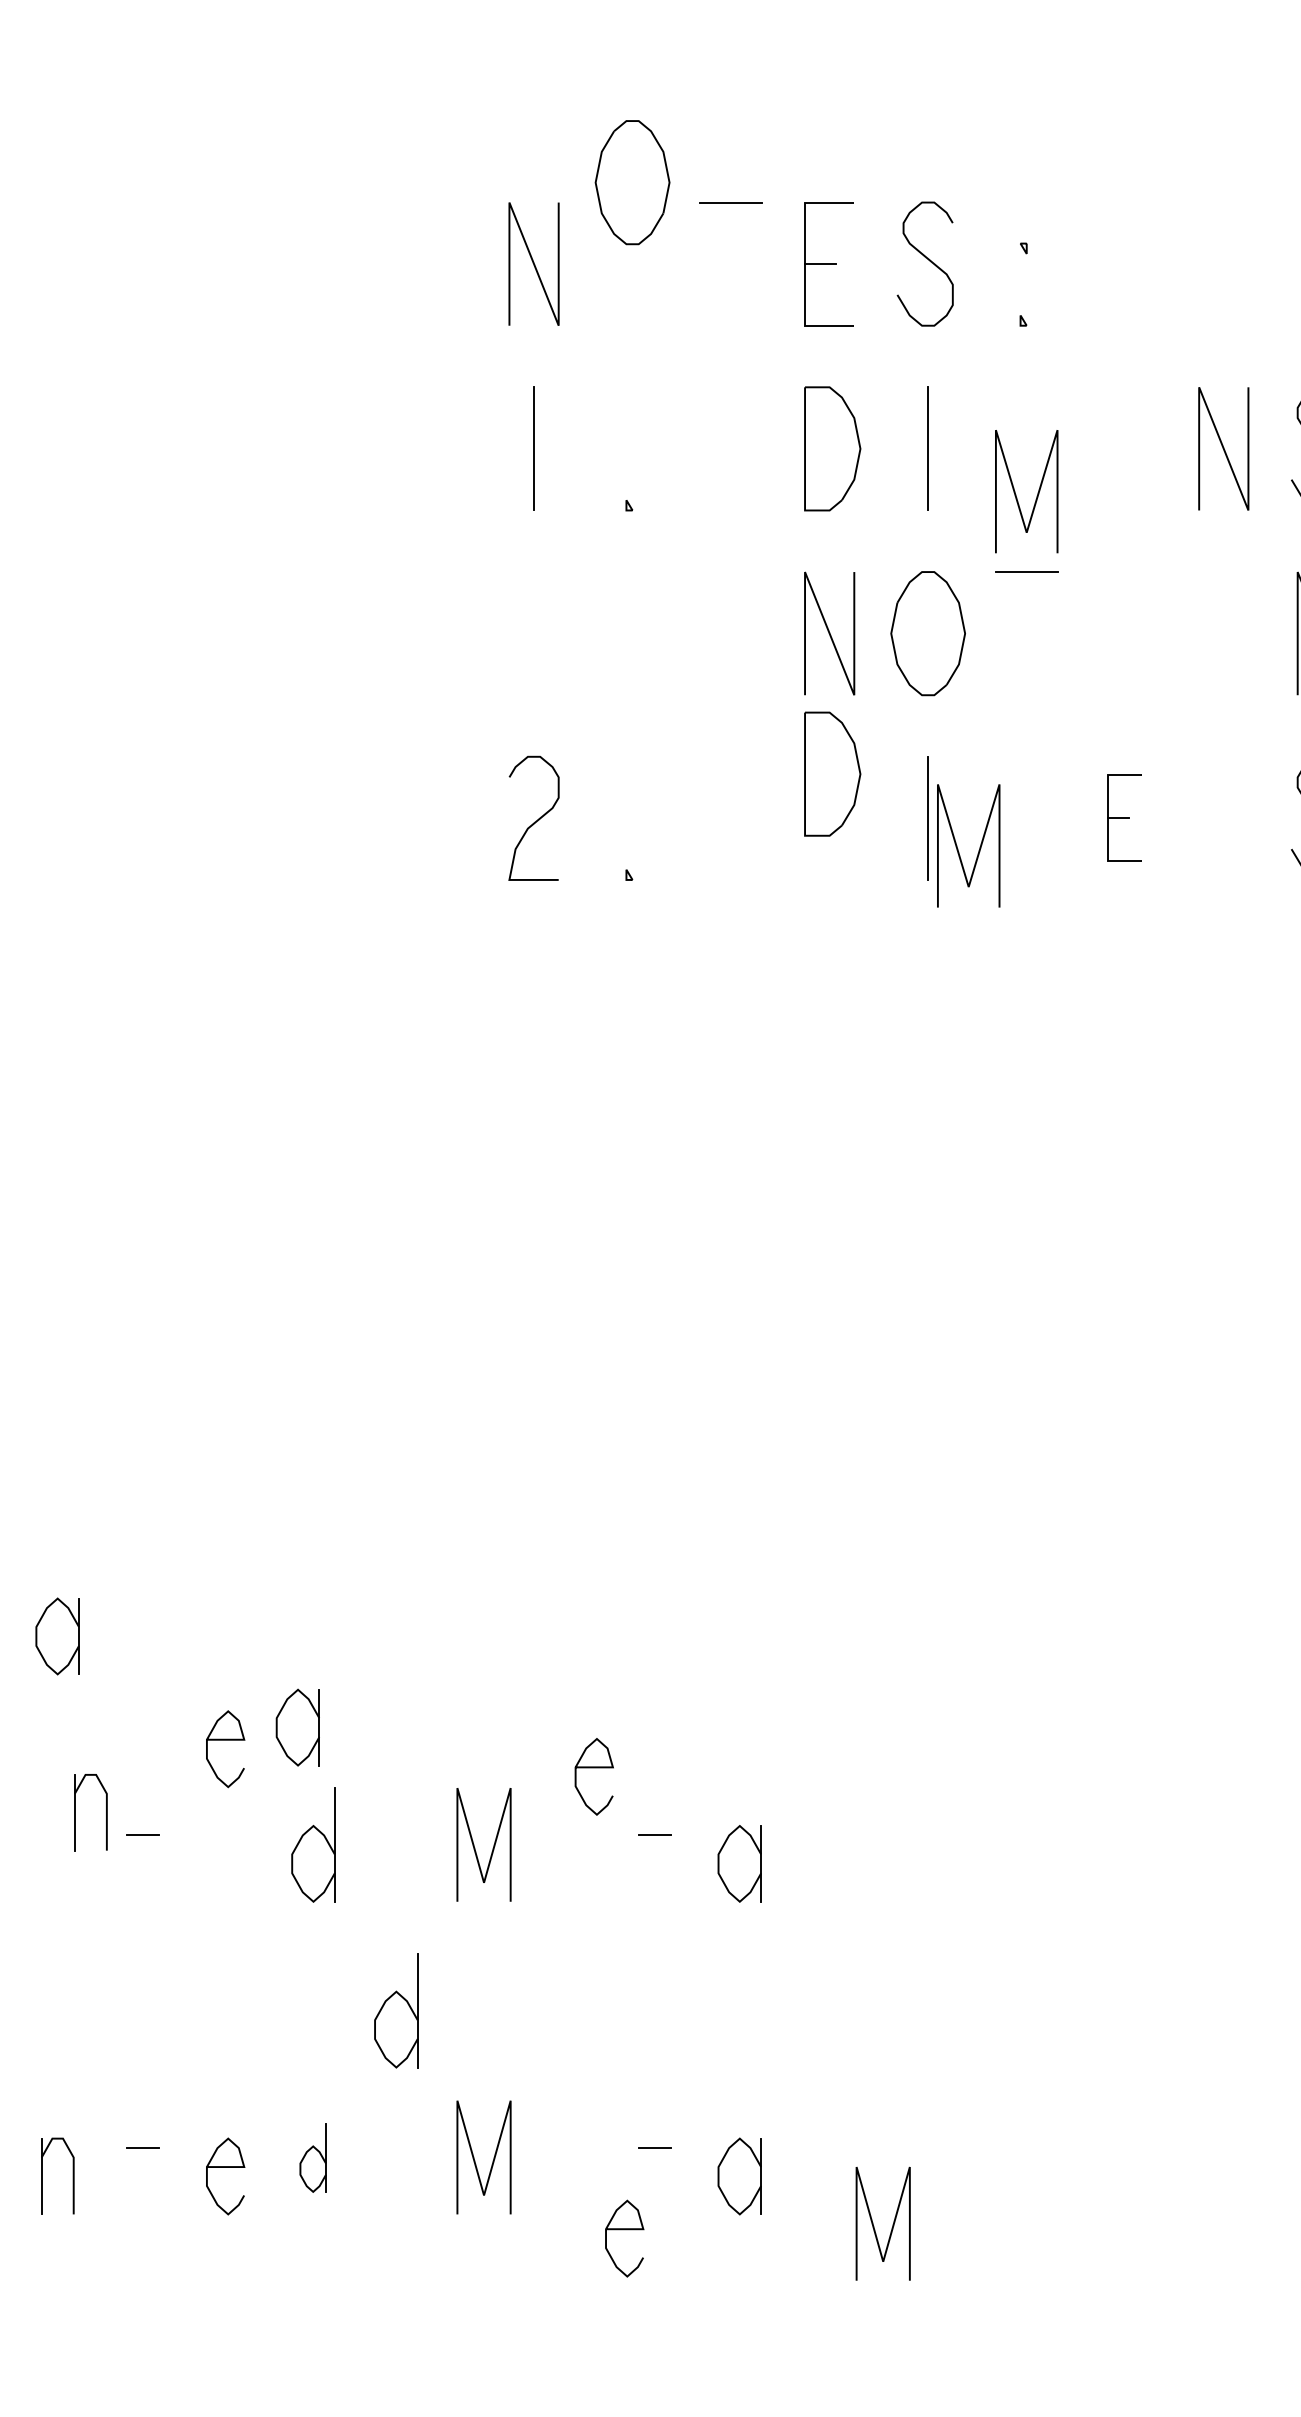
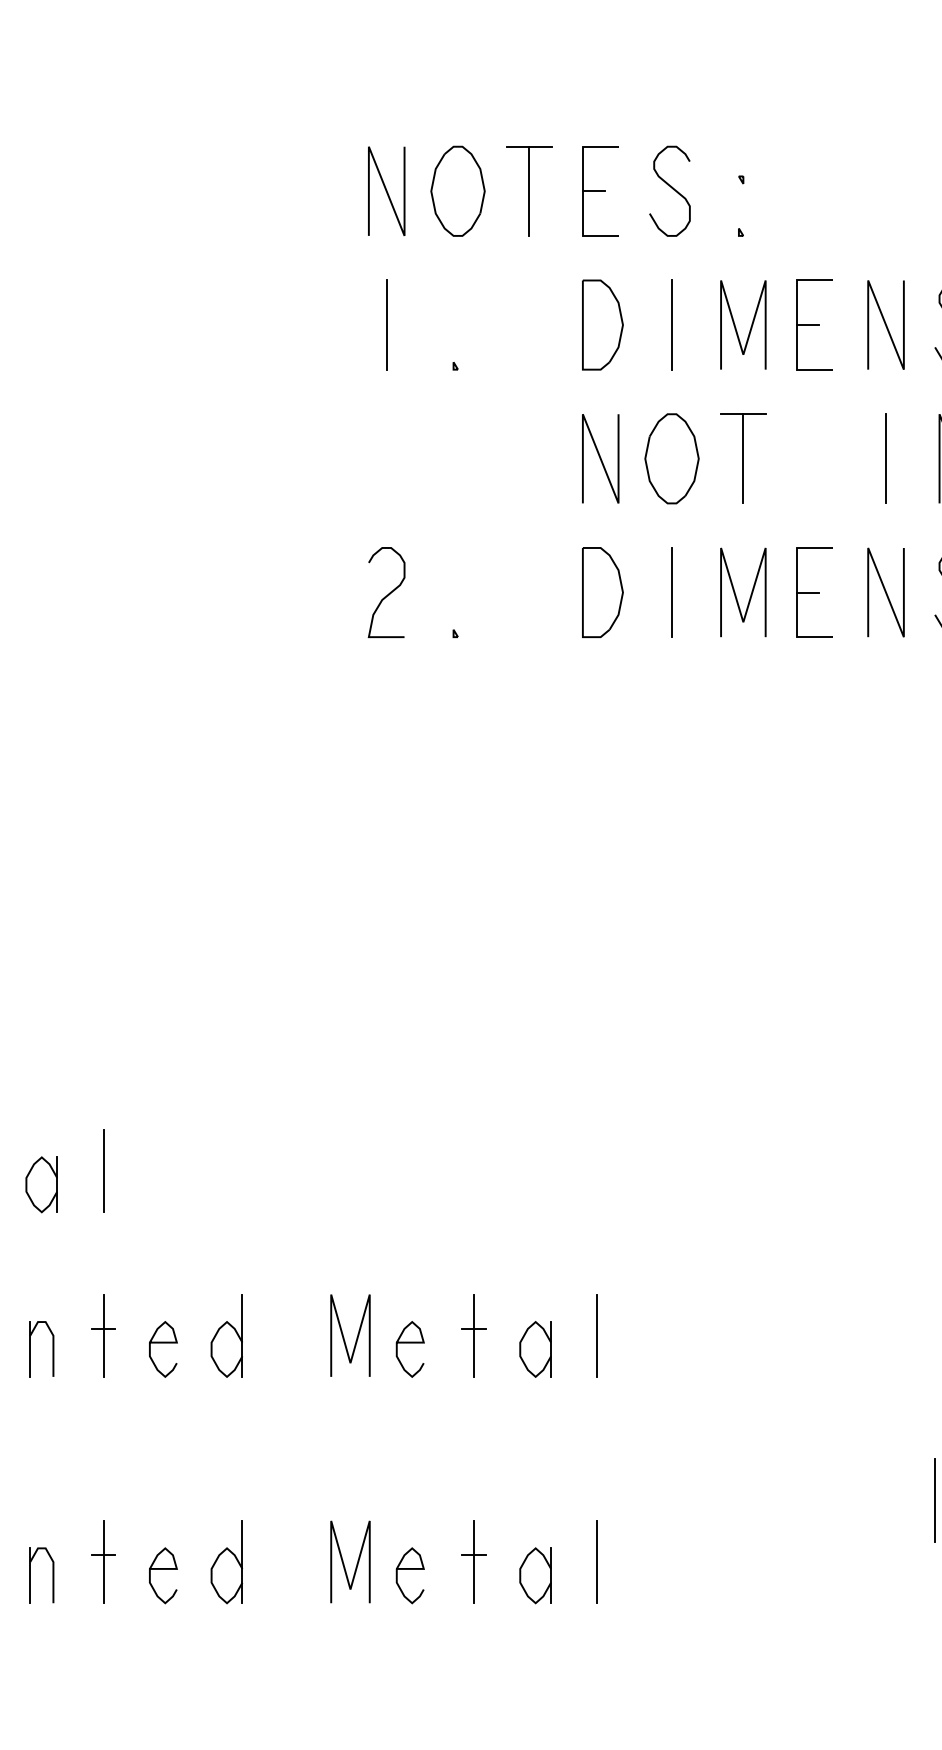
part: (631, 181) -> (457, 190), moved
line: (731, 263) -> (529, 190), added
part: (1124, 448) -> (814, 324), added
line: (1036, 493) -> (750, 326), moved
line: (1026, 633) -> (743, 458), added
line: (1224, 633) -> (886, 458), added
part: (832, 774) -> (602, 592), moved
part: (1124, 818) -> (814, 592), size x1.43
line: (1223, 818) -> (885, 592), added
line: (978, 848) -> (750, 594), moved
line: (142, 1616) -> (103, 1170), added
part: (297, 1727) -> (215, 1250), removed
curve: (225, 1740) -> (163, 1343), moved
curve: (593, 1768) -> (409, 1343), moved
part: (75, 1812) -> (30, 1349), moved
line: (142, 1844) -> (103, 1335), added
line: (653, 1844) -> (473, 1335), added
line: (825, 1844) -> (597, 1335), added
part: (395, 2010) -> (286, 1455), removed
line: (1290, 2072) -> (934, 1500), added
line: (142, 2156) -> (103, 1561), added
line: (653, 2156) -> (473, 1561), added
line: (825, 2156) -> (597, 1561), added
part: (312, 2158) -> (226, 1562), size x1.67
line: (874, 2225) -> (633, 1611), removed
curve: (623, 2229) -> (409, 1569), moved

